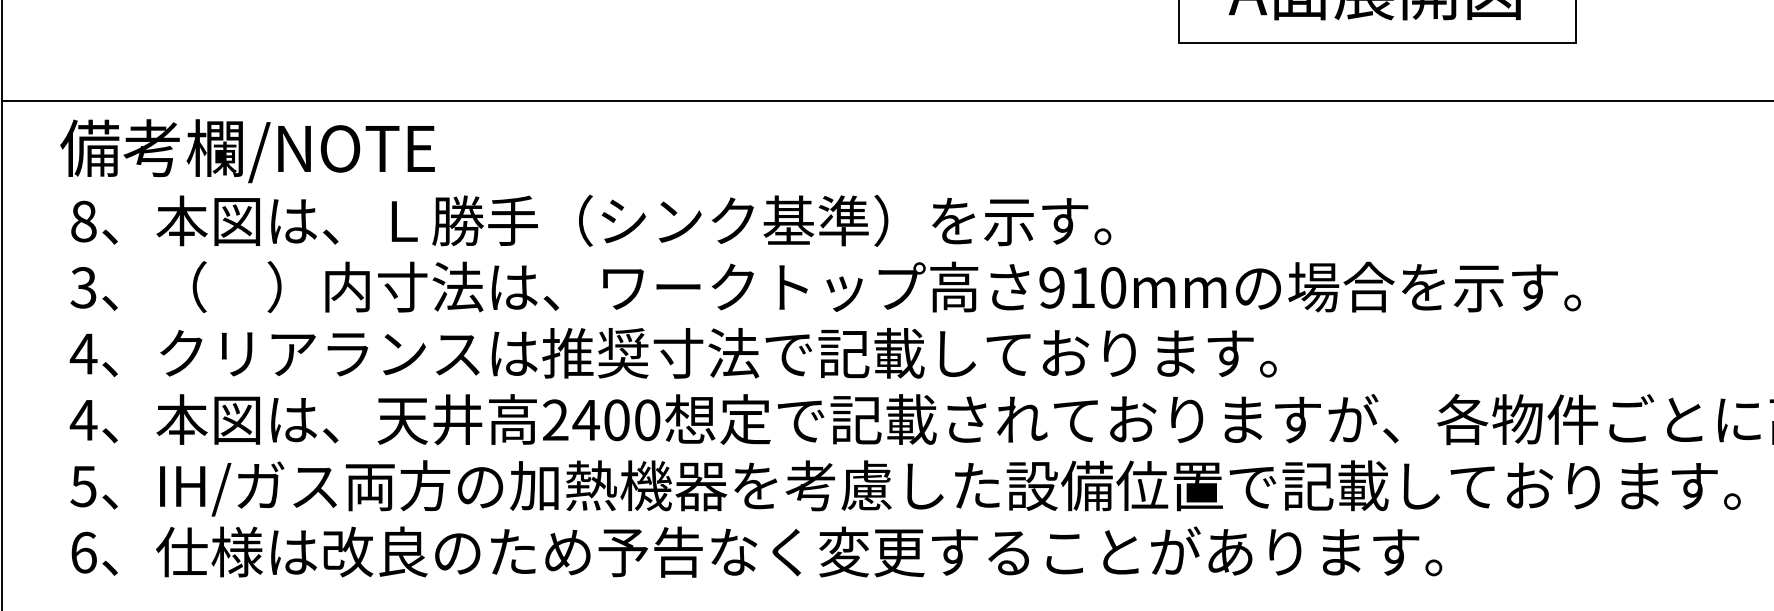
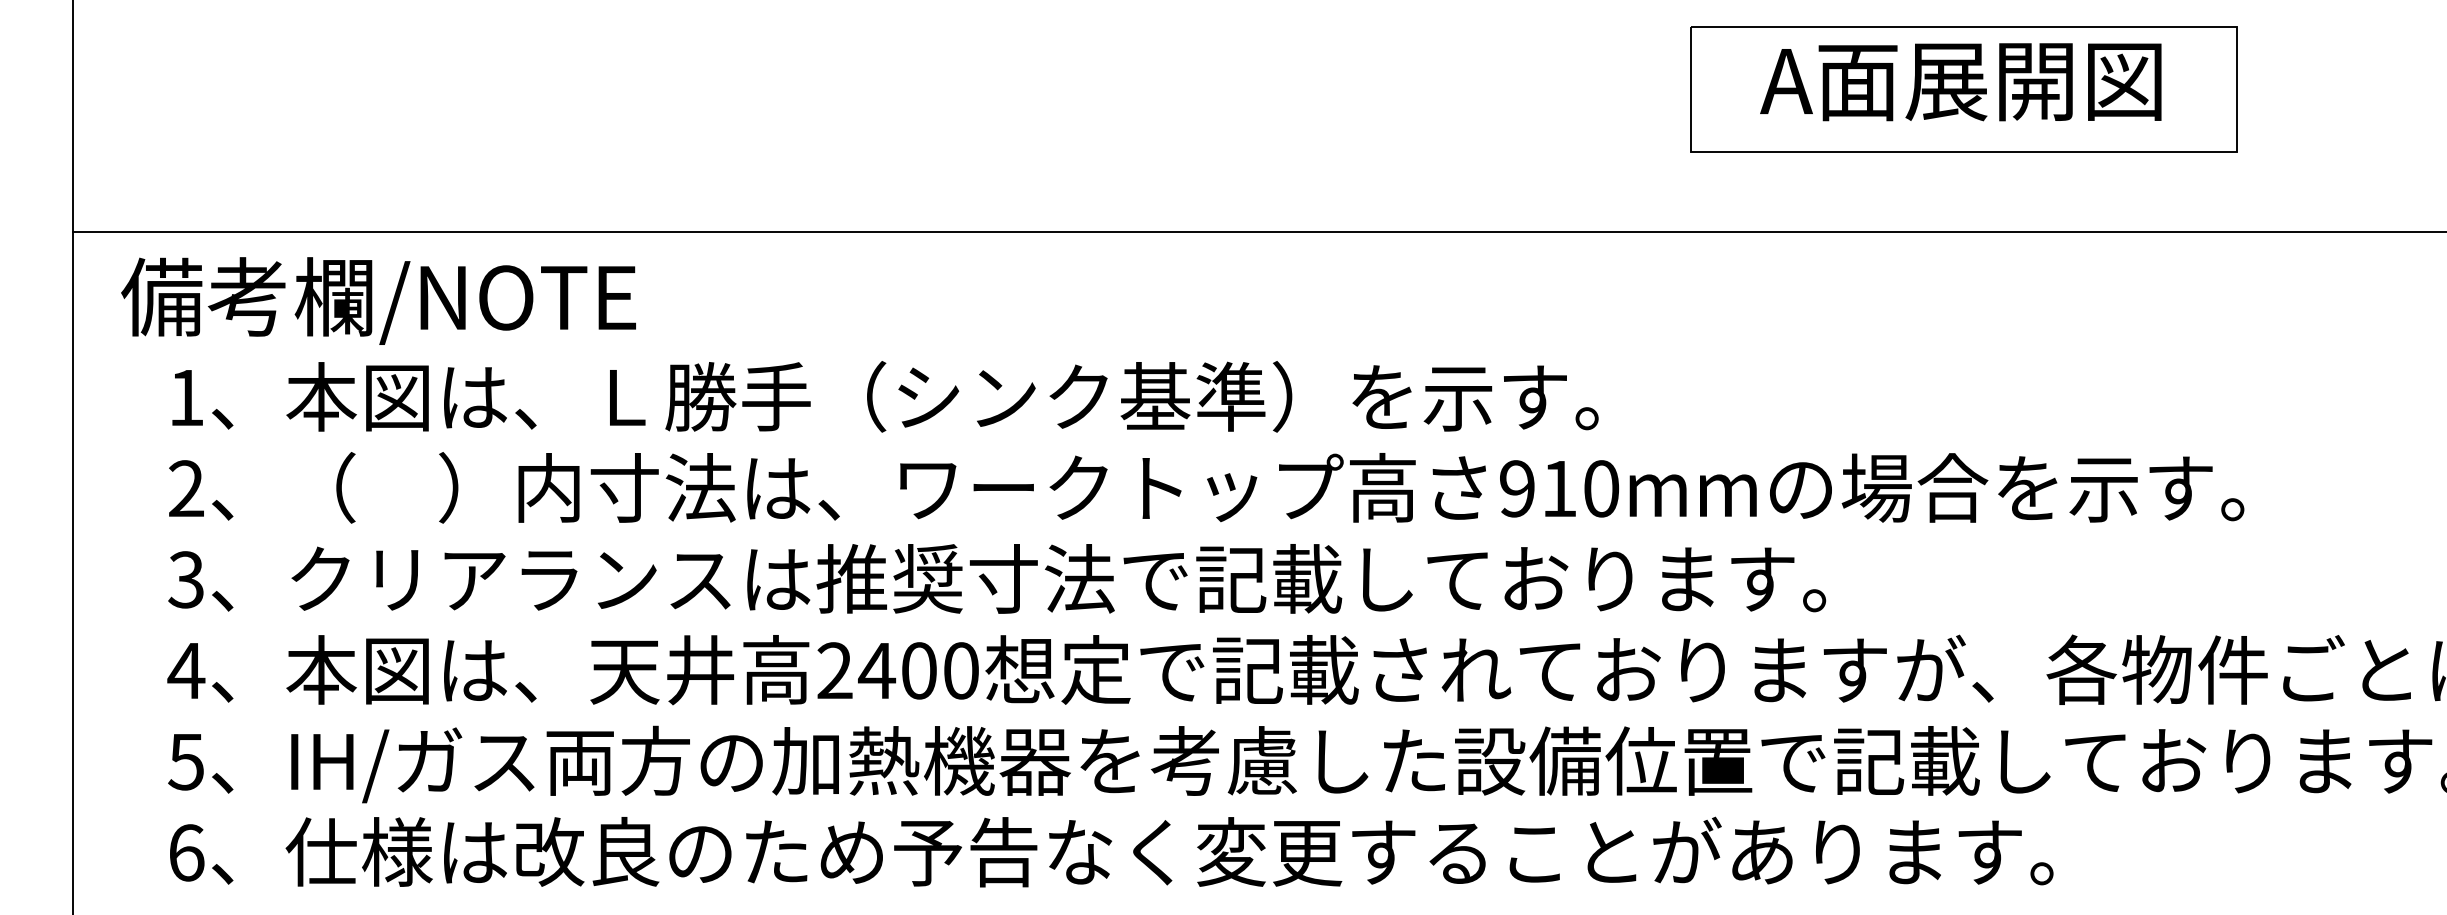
text: (247, 150) -> (378, 300), moved
text: (83, 221) -> (186, 397), 8 -> 1
text: (83, 287) -> (185, 488), 3 -> 2
text: (83, 353) -> (186, 579), 4 -> 3

